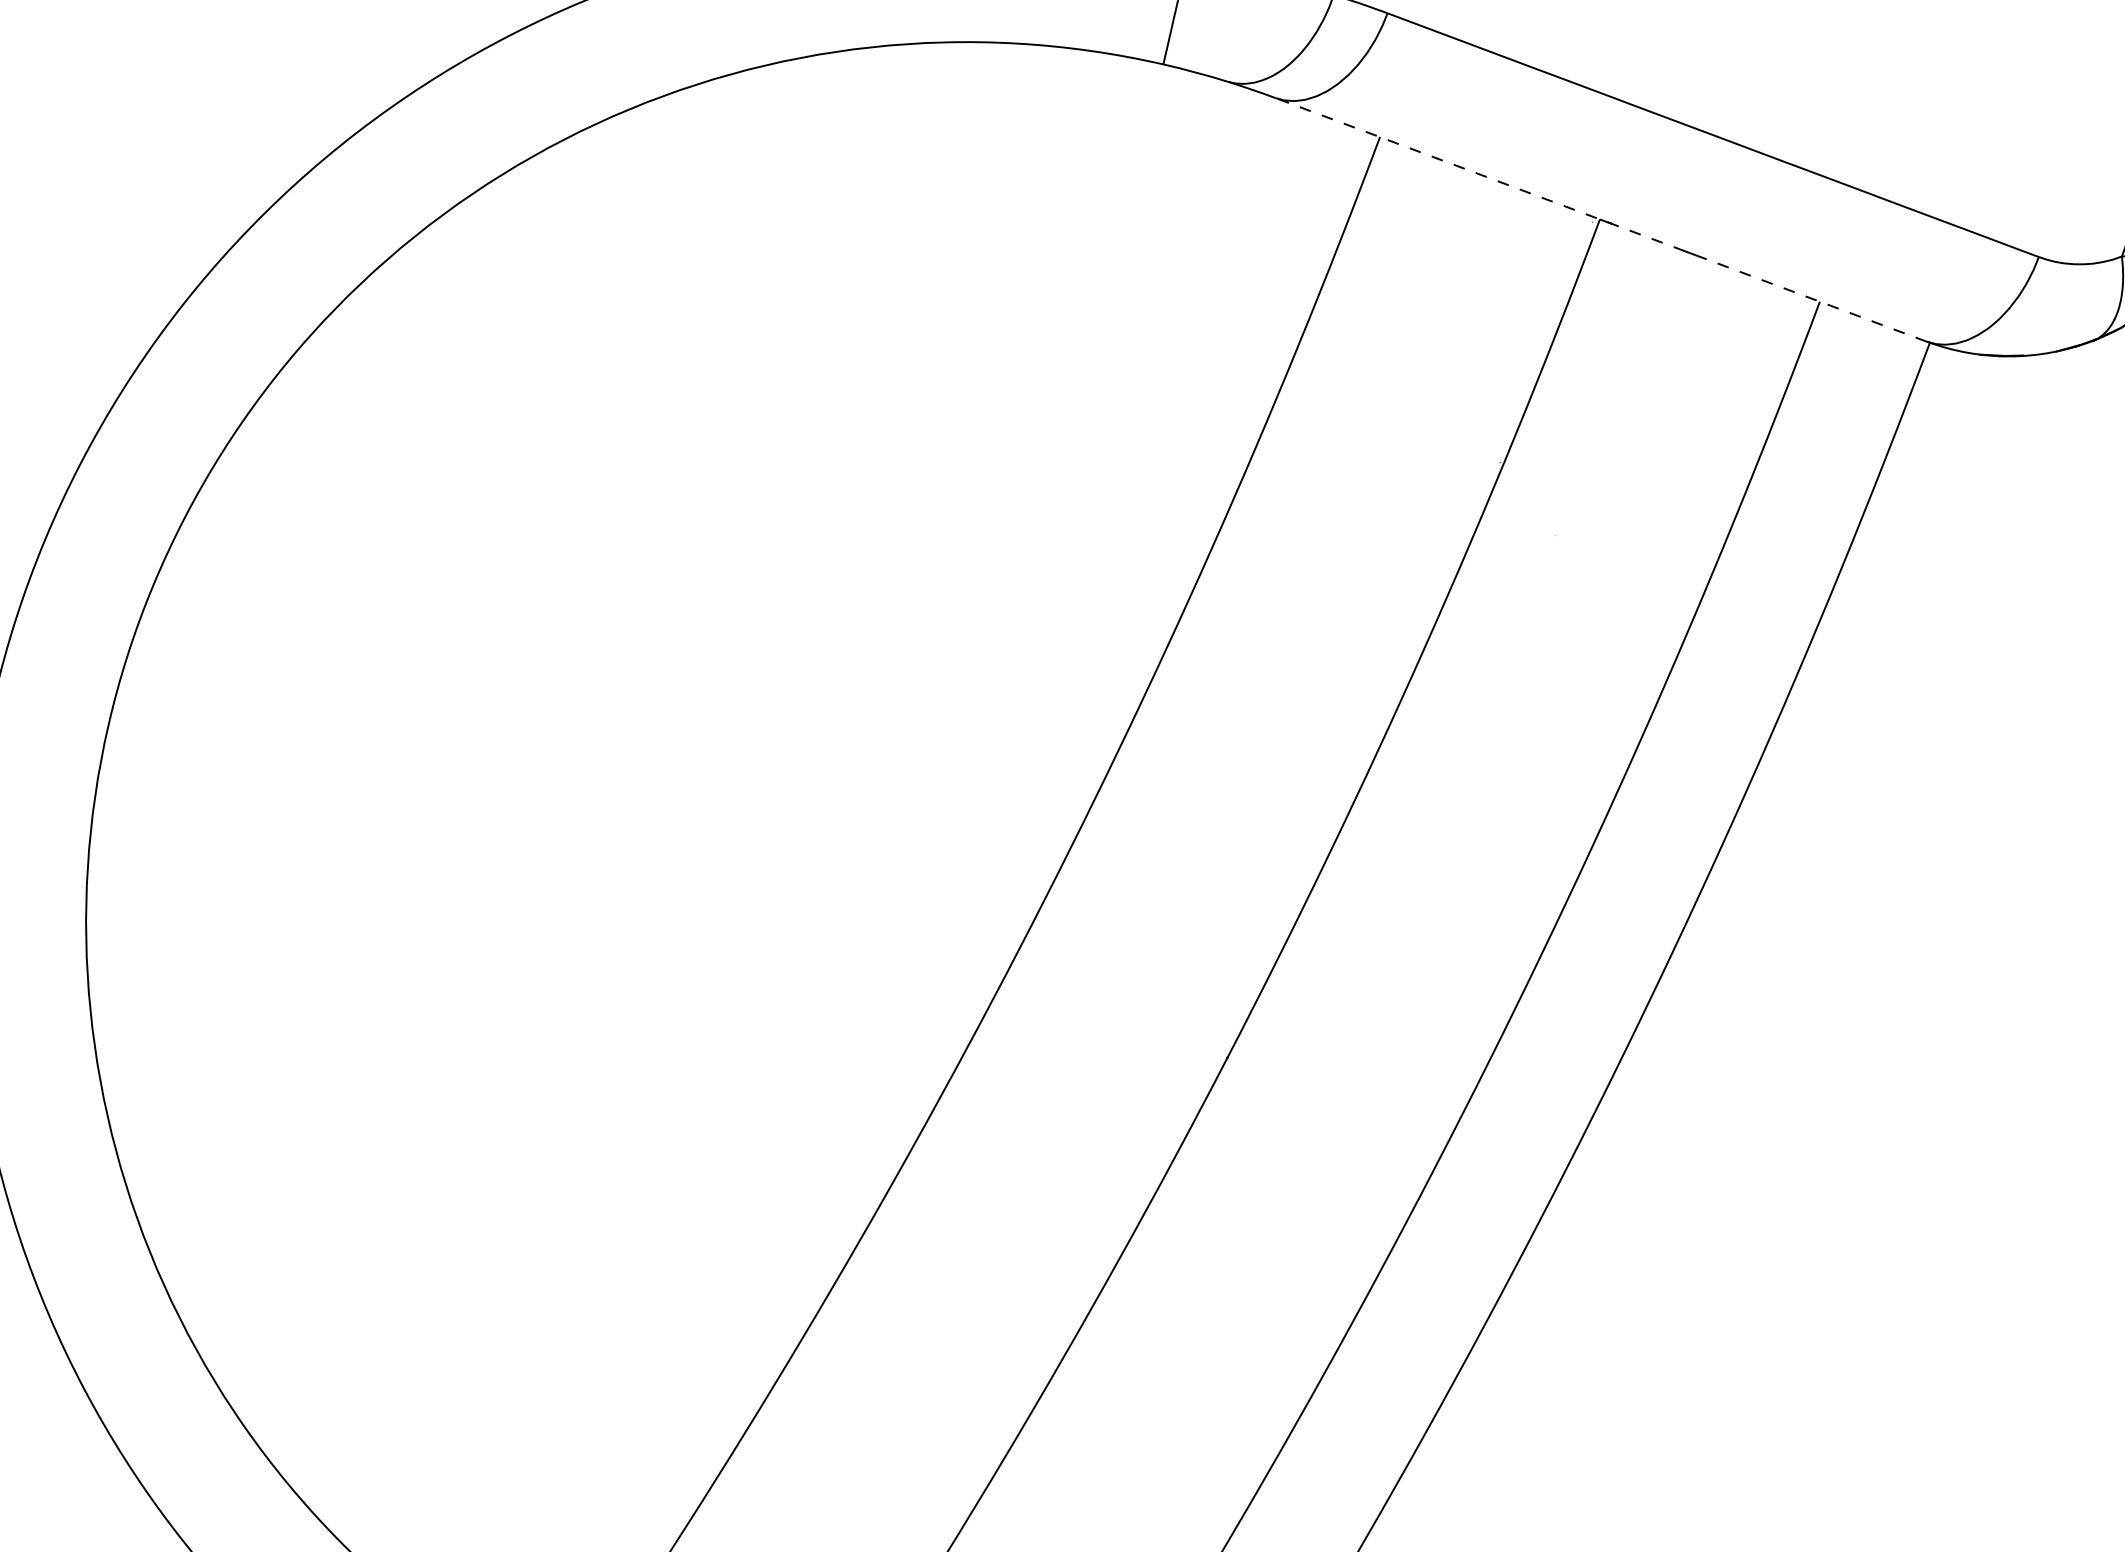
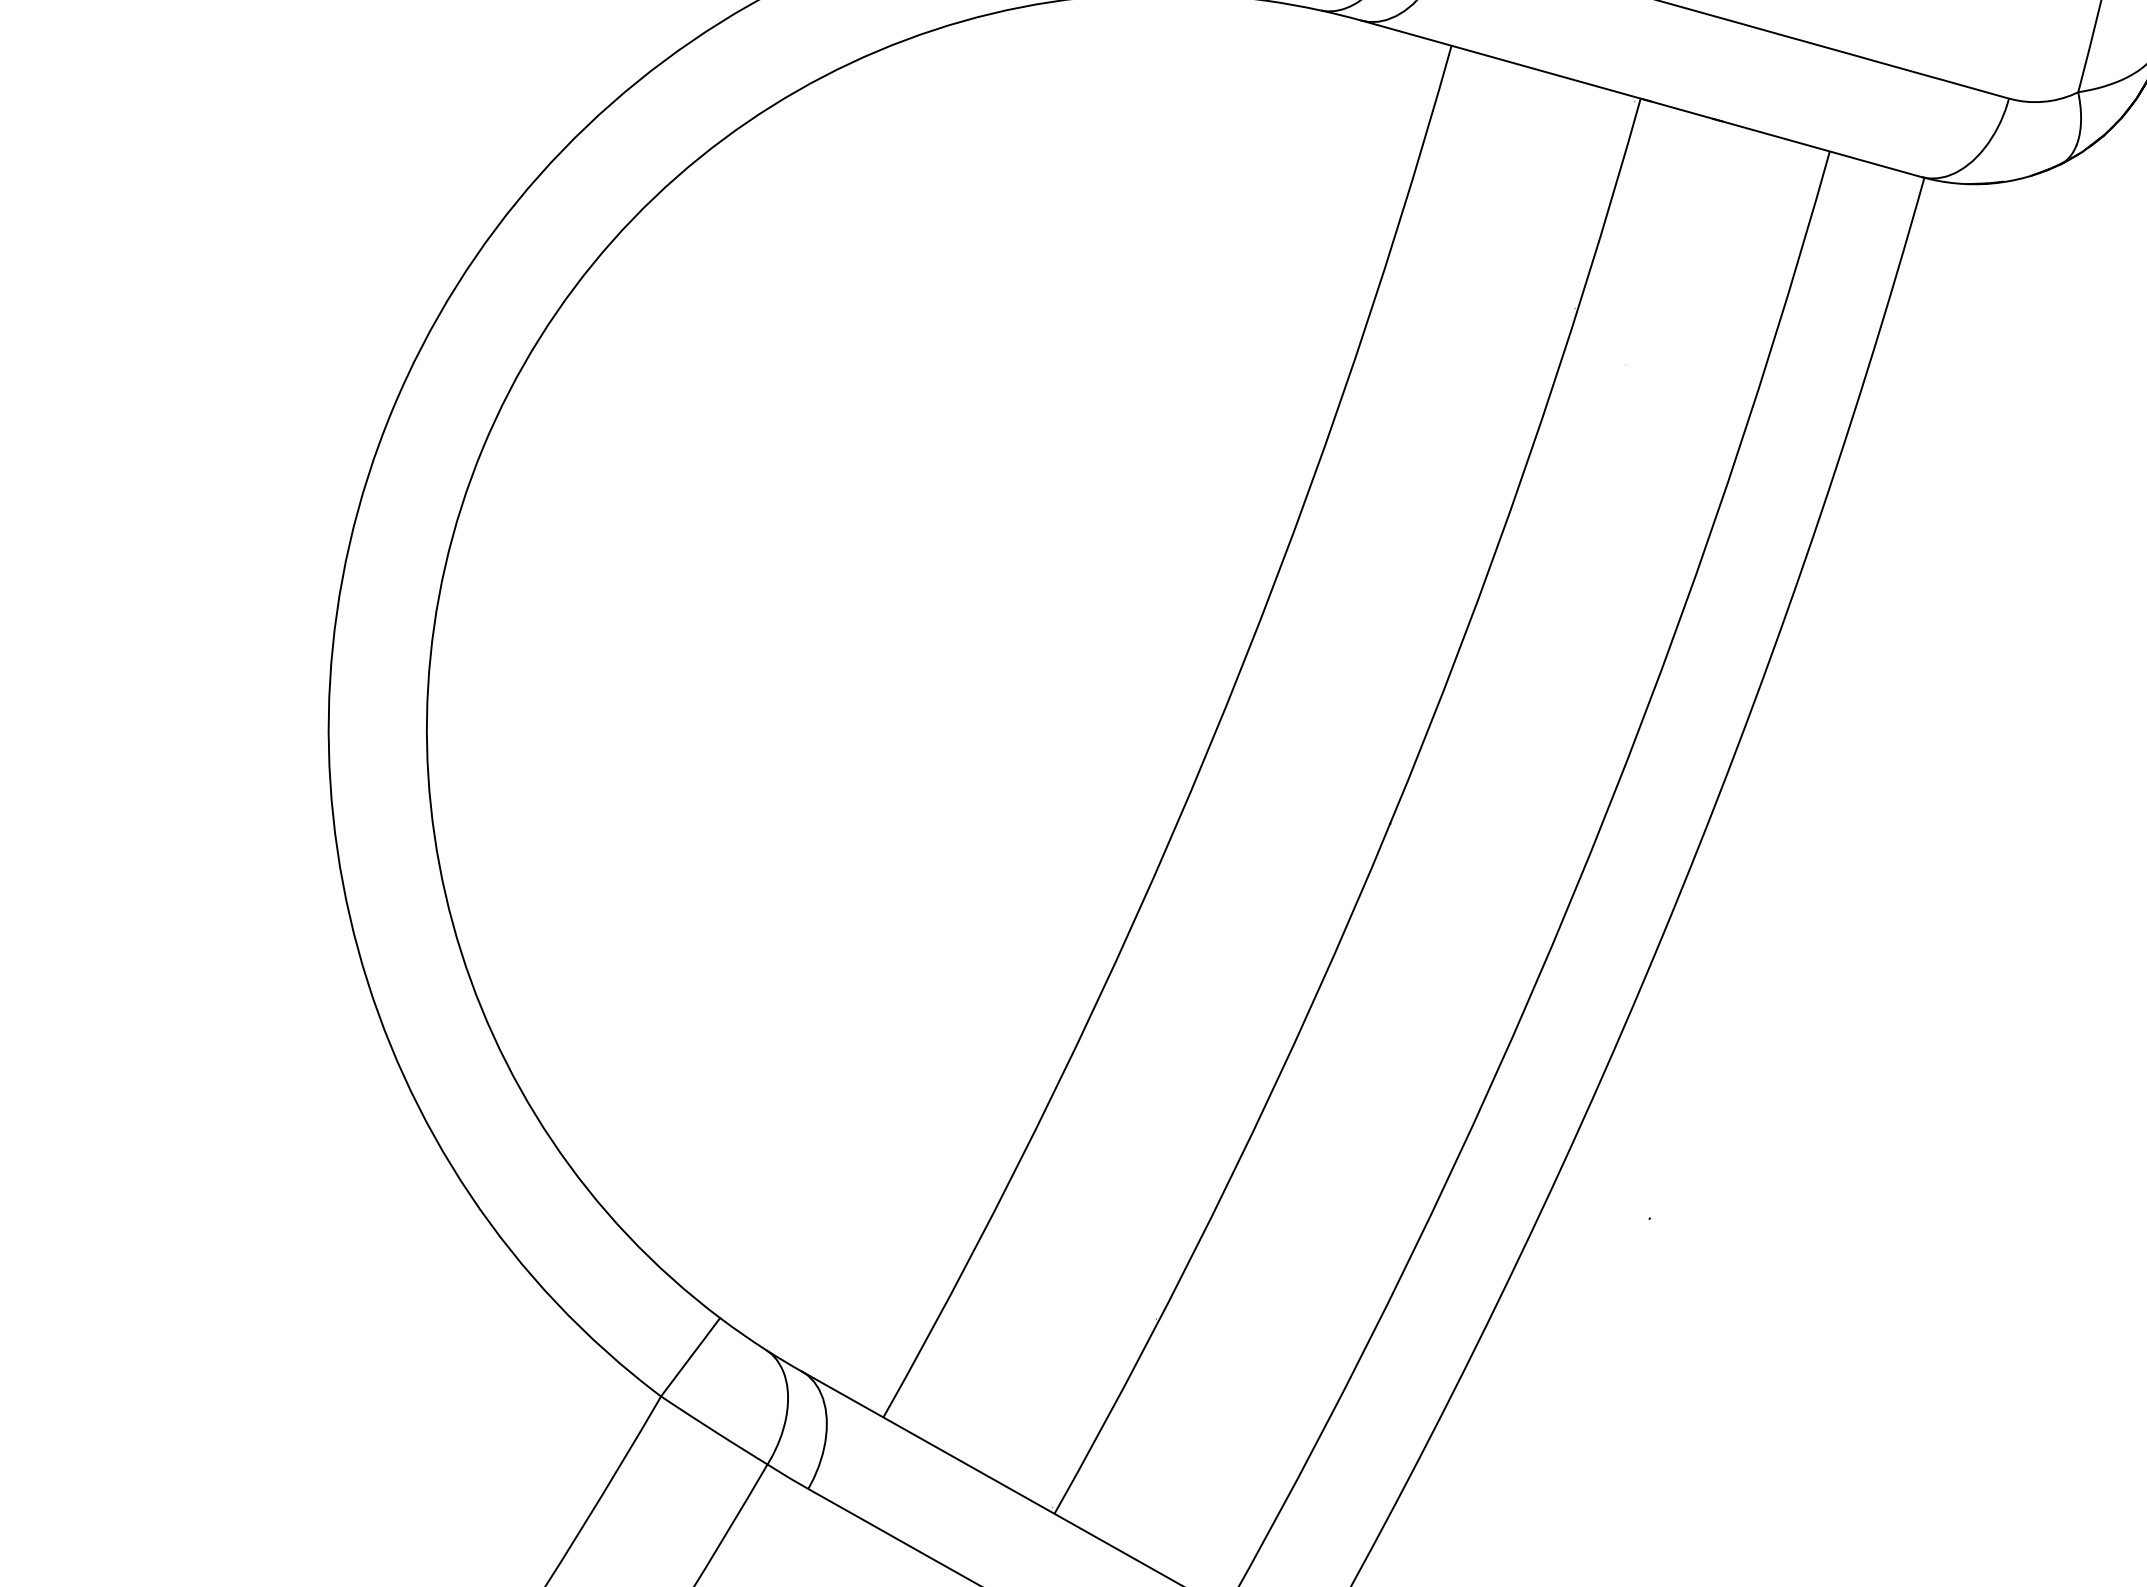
line: (1600, 219) -> (1641, 98), dashed -> solid

